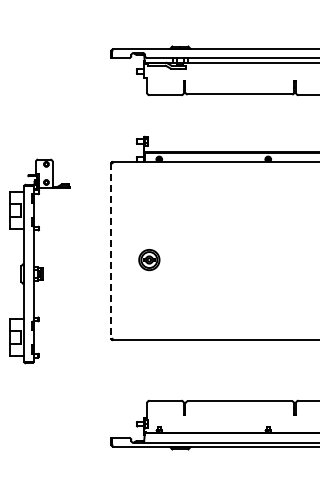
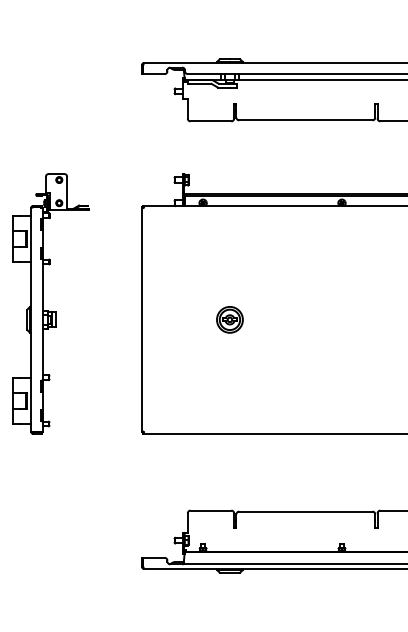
line: (111, 251) -> (142, 320), dashed -> solid
part: (149, 260) -> (230, 320), moved
part: (39, 261) -> (50, 303), moved

